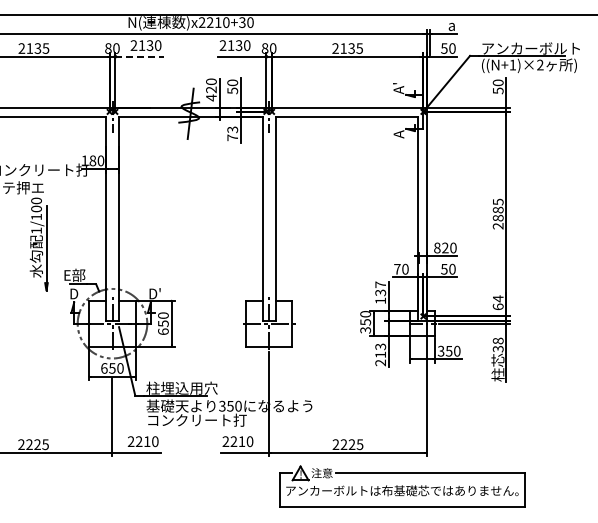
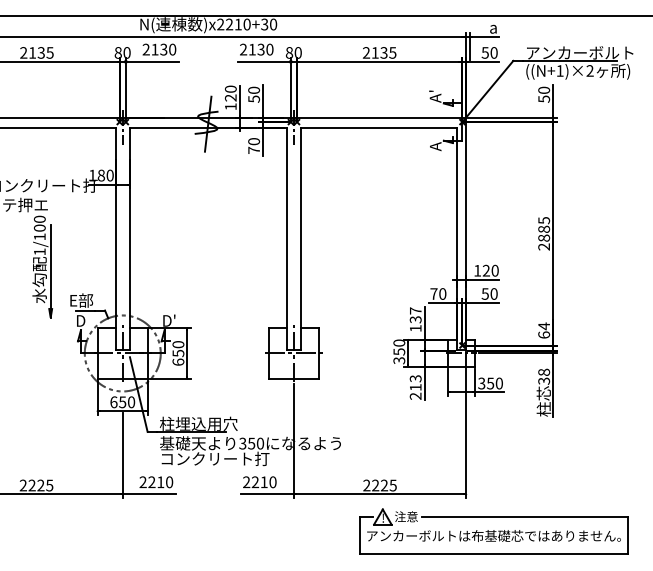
line: (140, 56) -> (153, 61), dashed -> solid
text: (211, 97) -> (230, 106), 420 -> 120
text: (232, 129) -> (253, 141), 73 -> 70
text: (437, 247) -> (477, 270), 820 -> 120
part: (402, 486) -> (494, 531), moved

